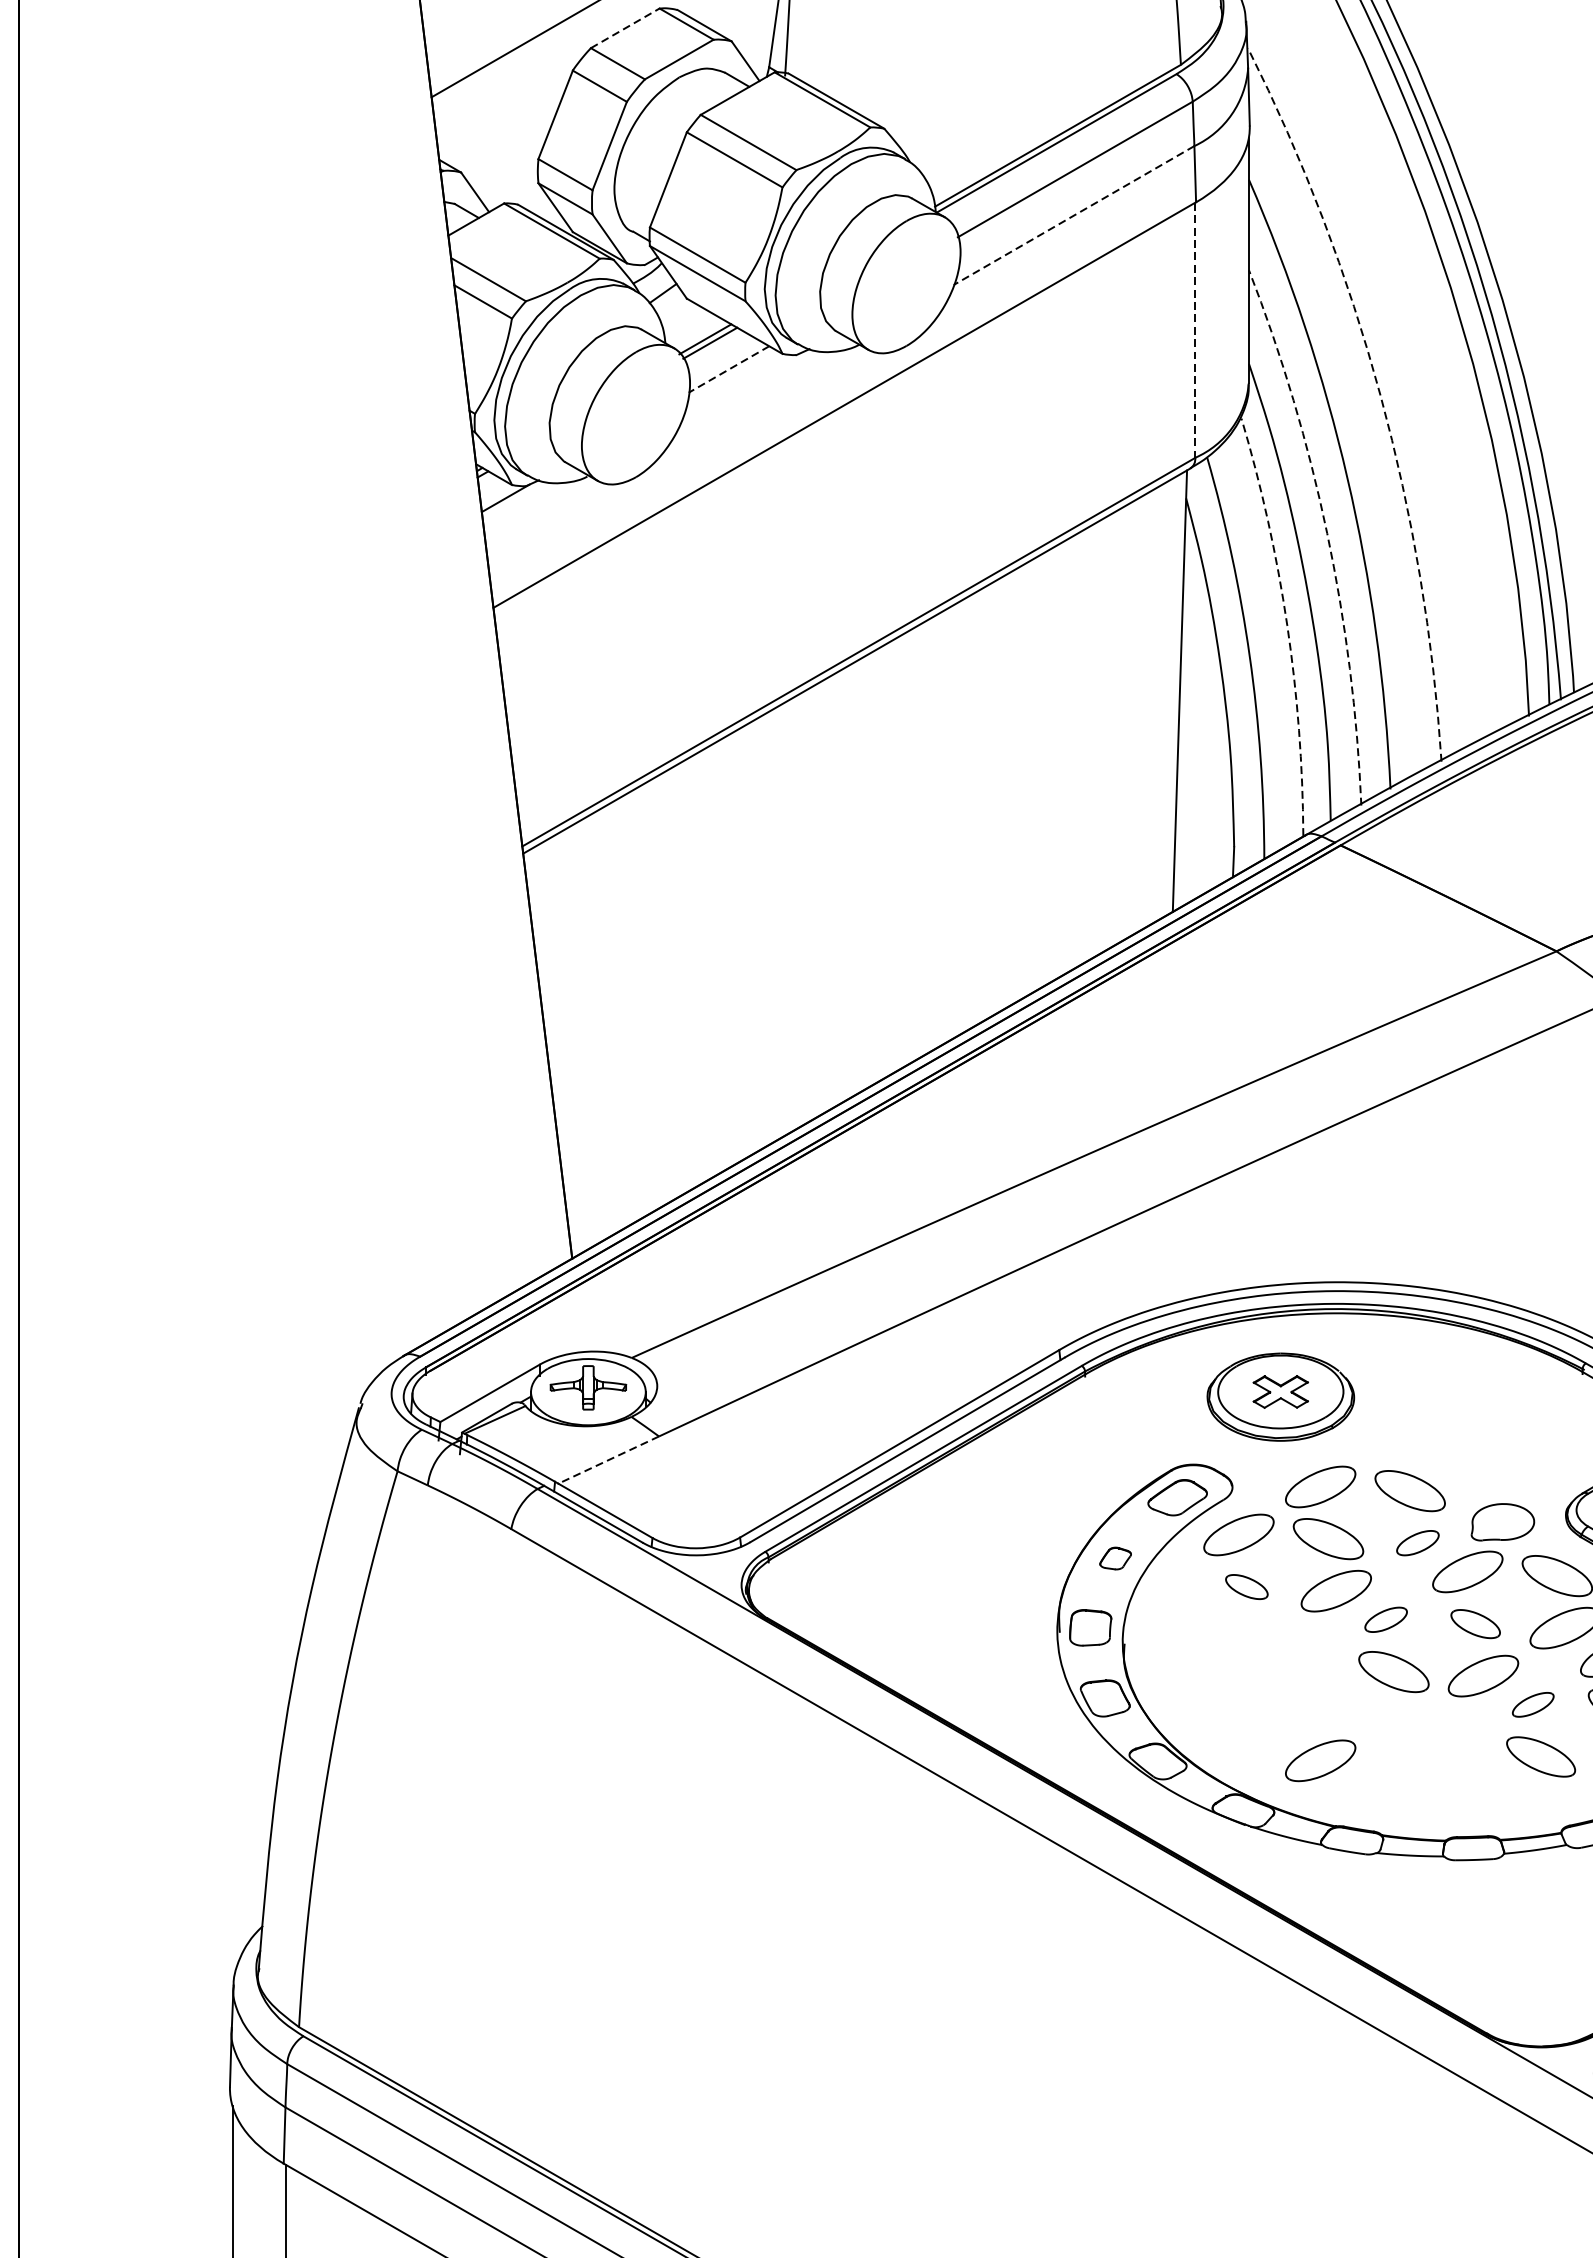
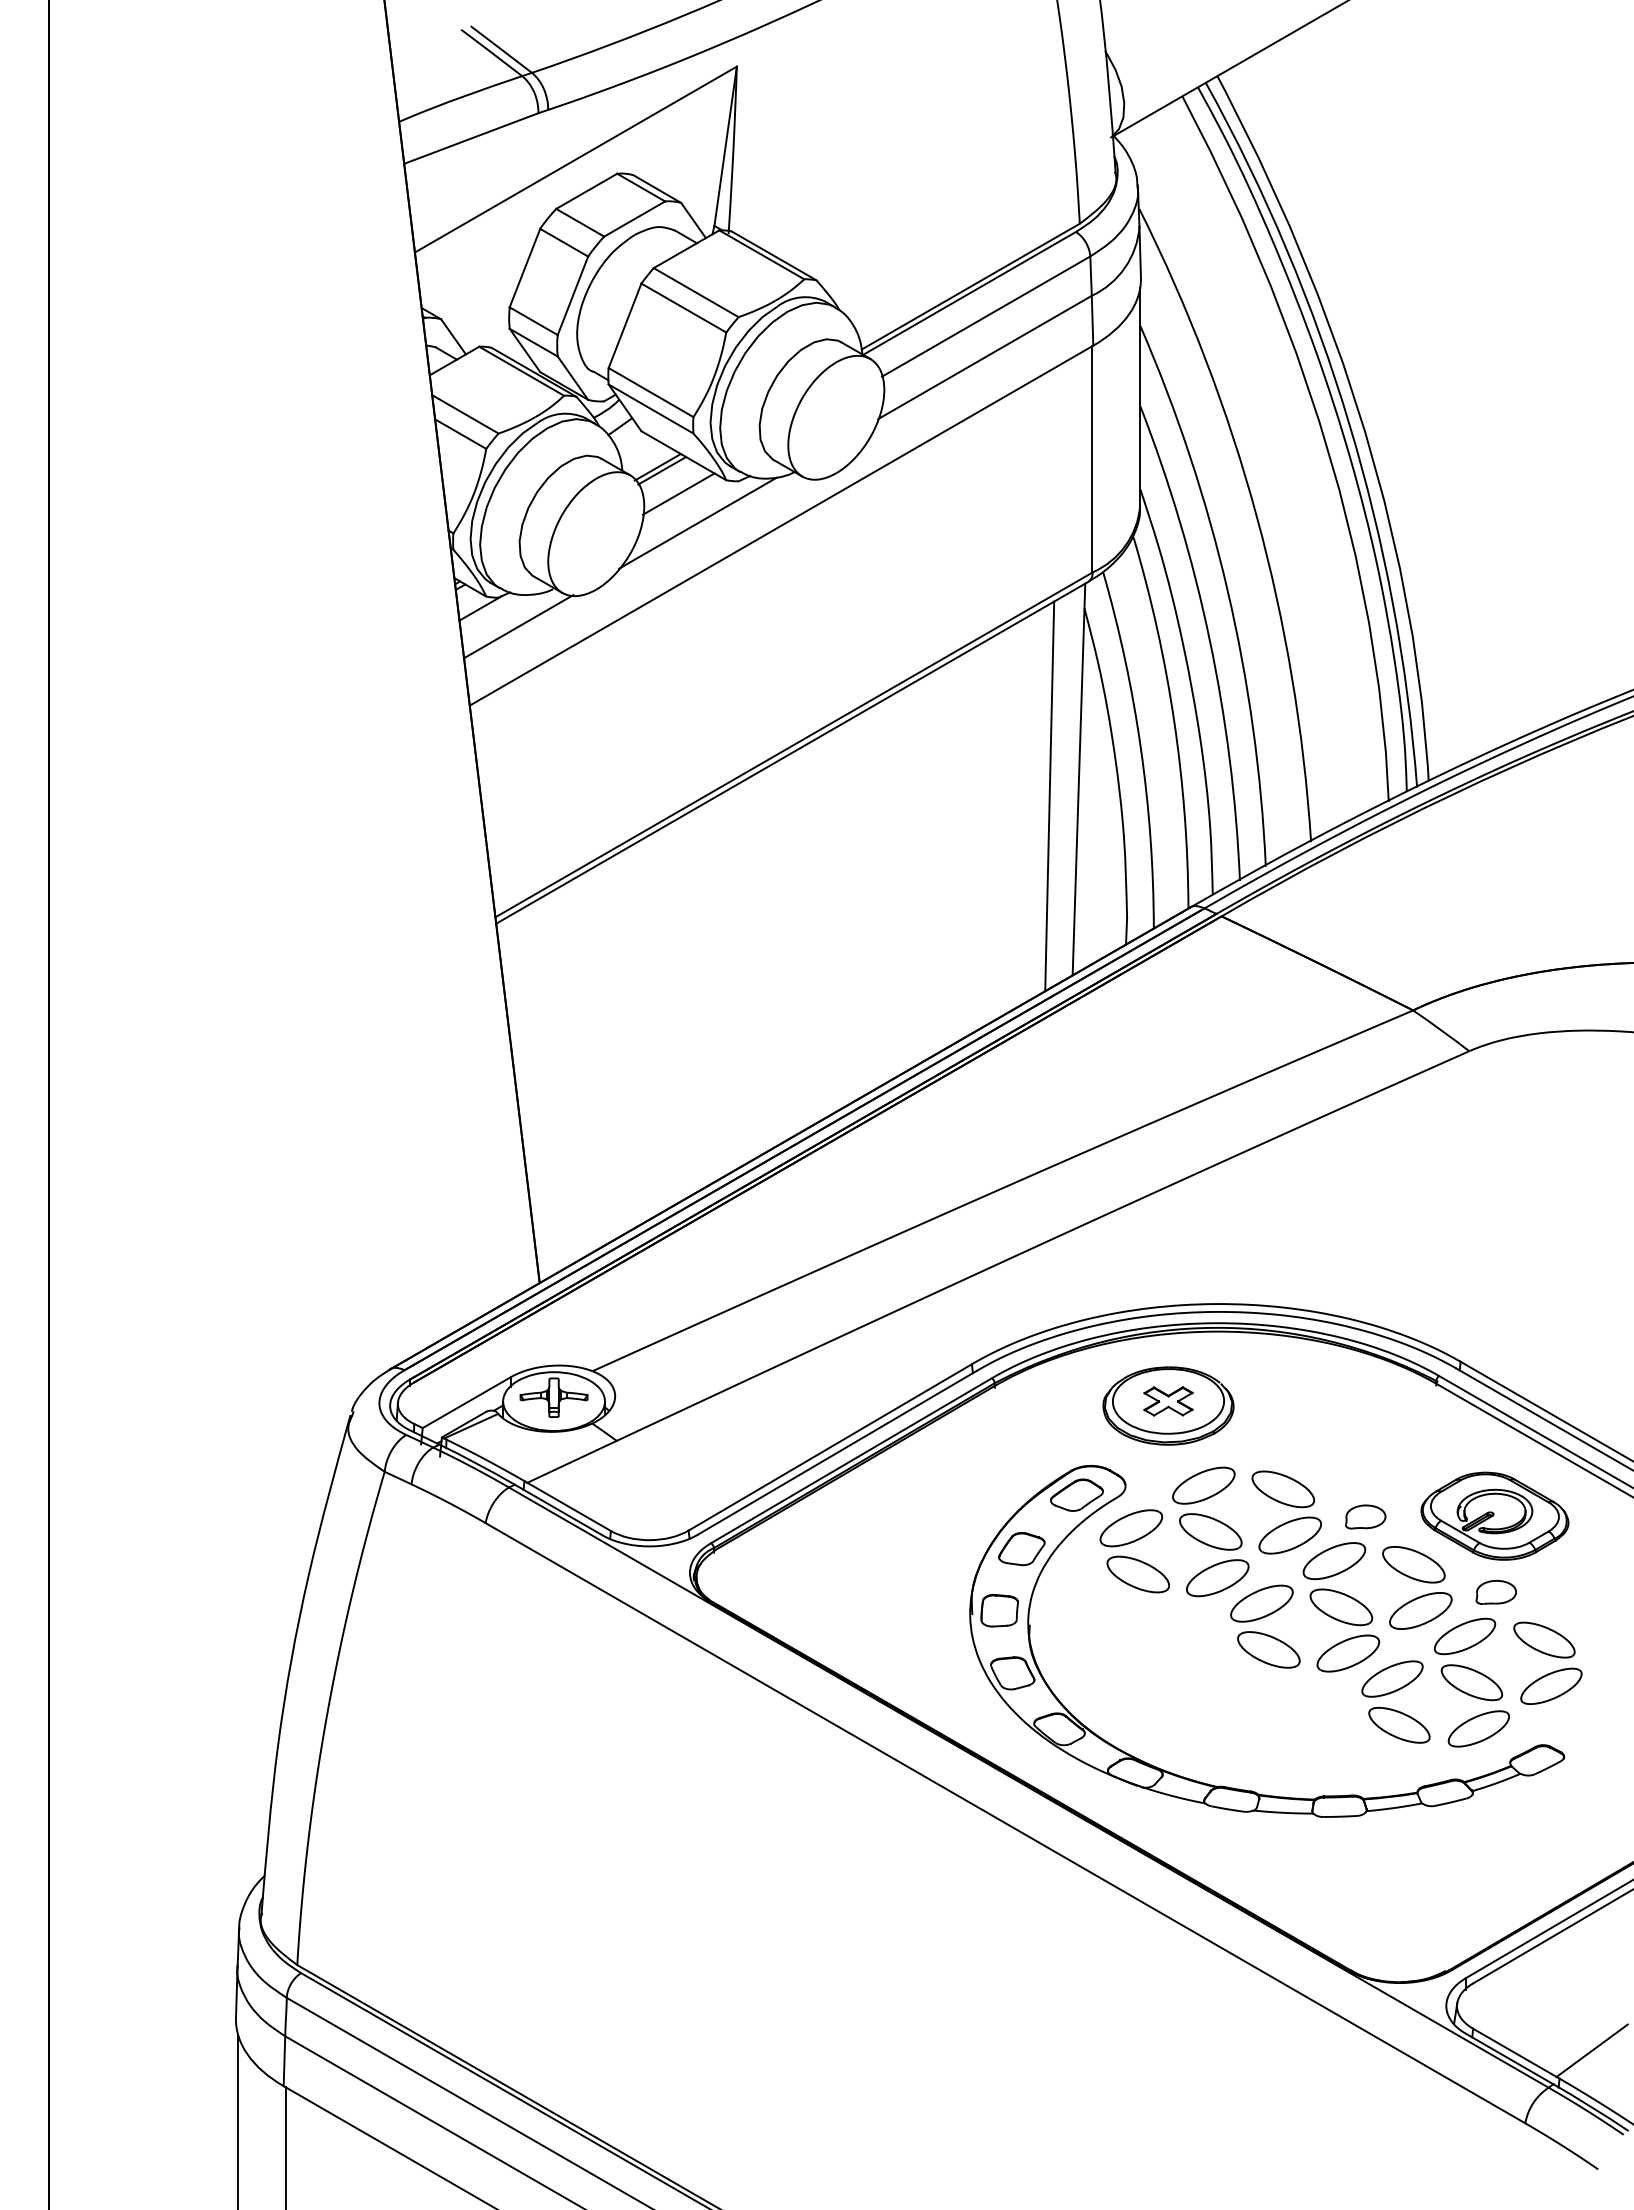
line: (626, 28) -> (587, 191), dashed -> solid
line: (1073, 215) -> (984, 357), dashed -> solid
line: (1195, 330) -> (1092, 459), dashed -> solid
line: (728, 369) -> (678, 494), dashed -> solid
arc: (1379, 395) -> (1256, 517), dashed -> solid
line: (750, 401) -> (697, 522), added
line: (548, 518) -> (518, 626), added
arc: (1327, 533) -> (1209, 639), dashed -> solid
arc: (1287, 624) -> (1174, 720), dashed -> solid
line: (1146, 710) -> (1049, 796), added
line: (608, 1460) -> (571, 1462), dashed -> solid
part: (1502, 1521) -> (1365, 1516), size x0.71
part: (1417, 1543) -> (1289, 1535), size x1.67
part: (1115, 1558) -> (1021, 1549), size x1.67
part: (1247, 1587) -> (1138, 1574), size x1.67
part: (1385, 1619) -> (1261, 1603), size x1.67
part: (1475, 1624) -> (1341, 1607), size x1.43
part: (1533, 1704) -> (1392, 1678), size x1.67
part: (1320, 1760) -> (1203, 1728), removed

